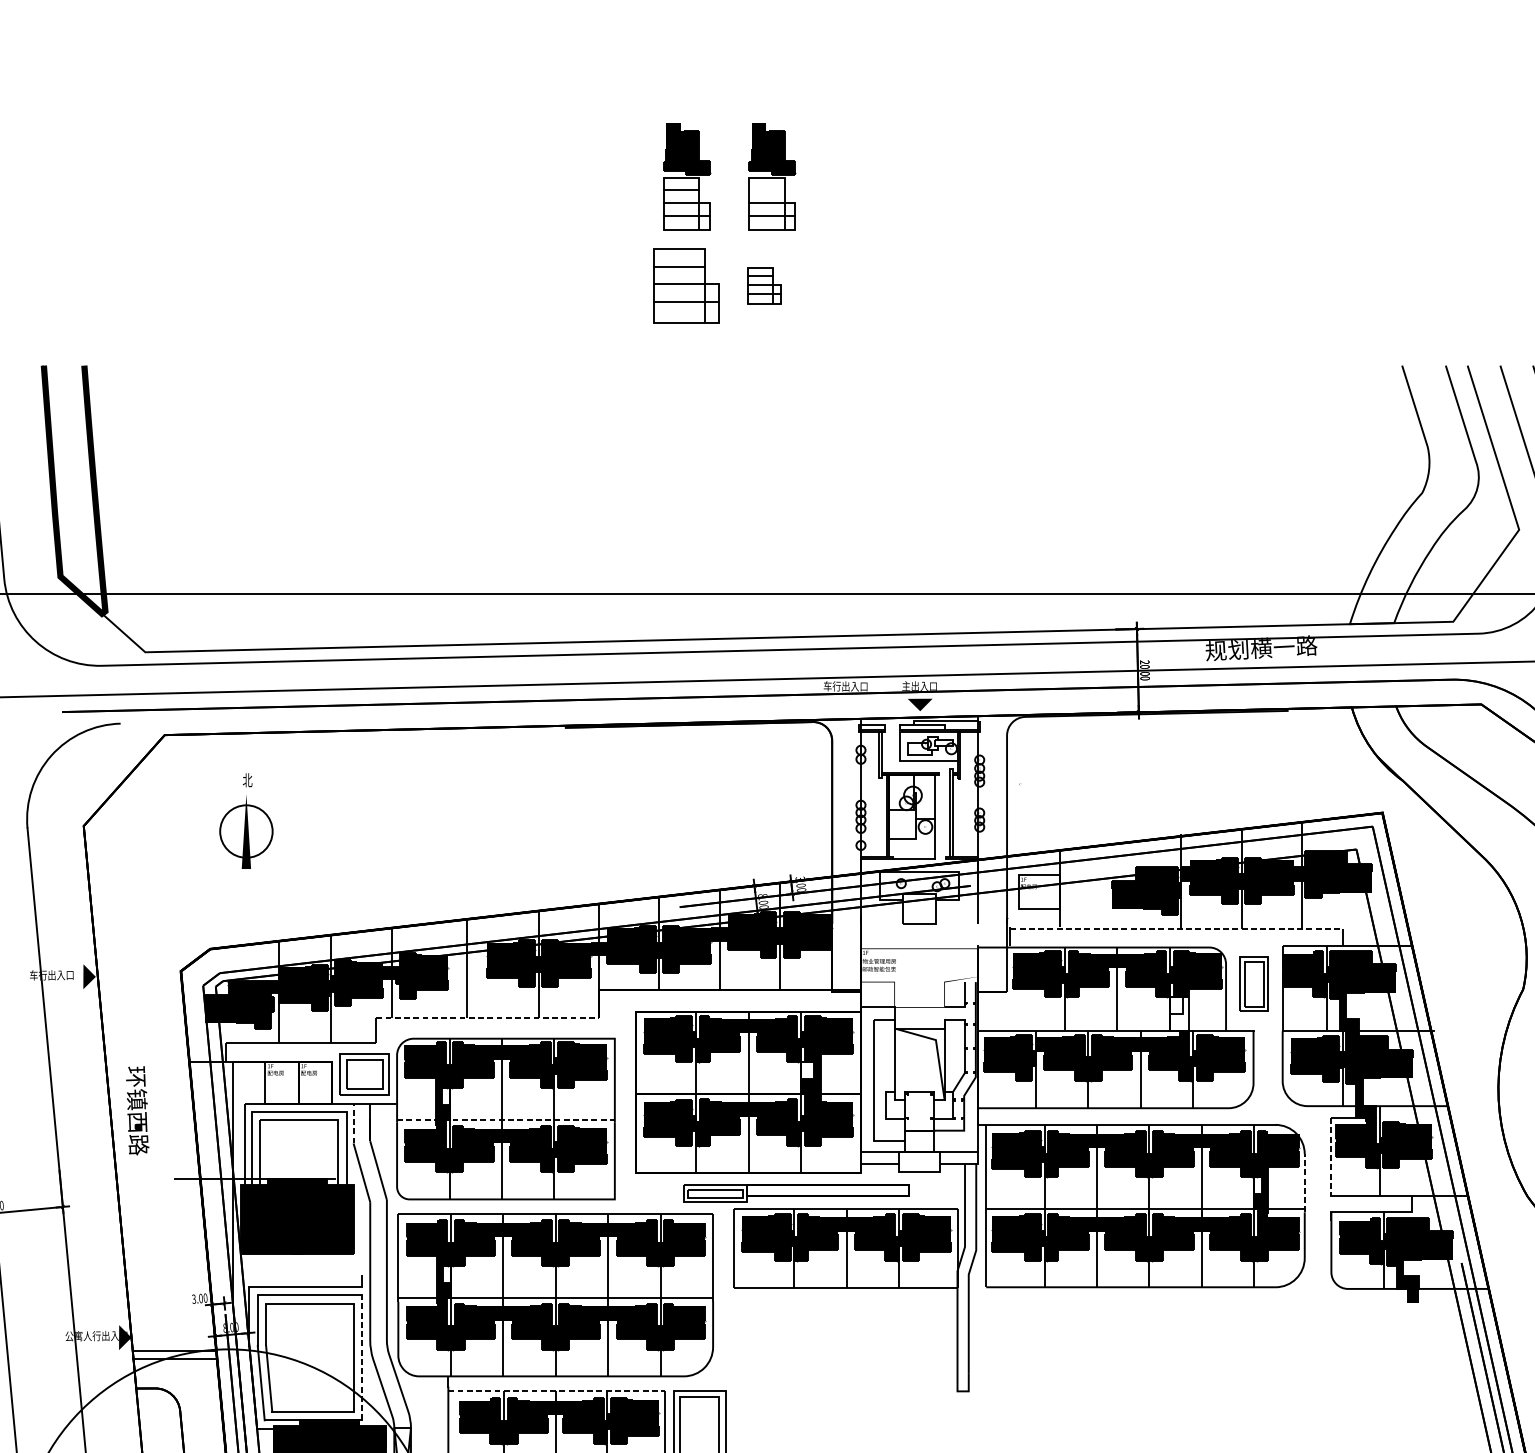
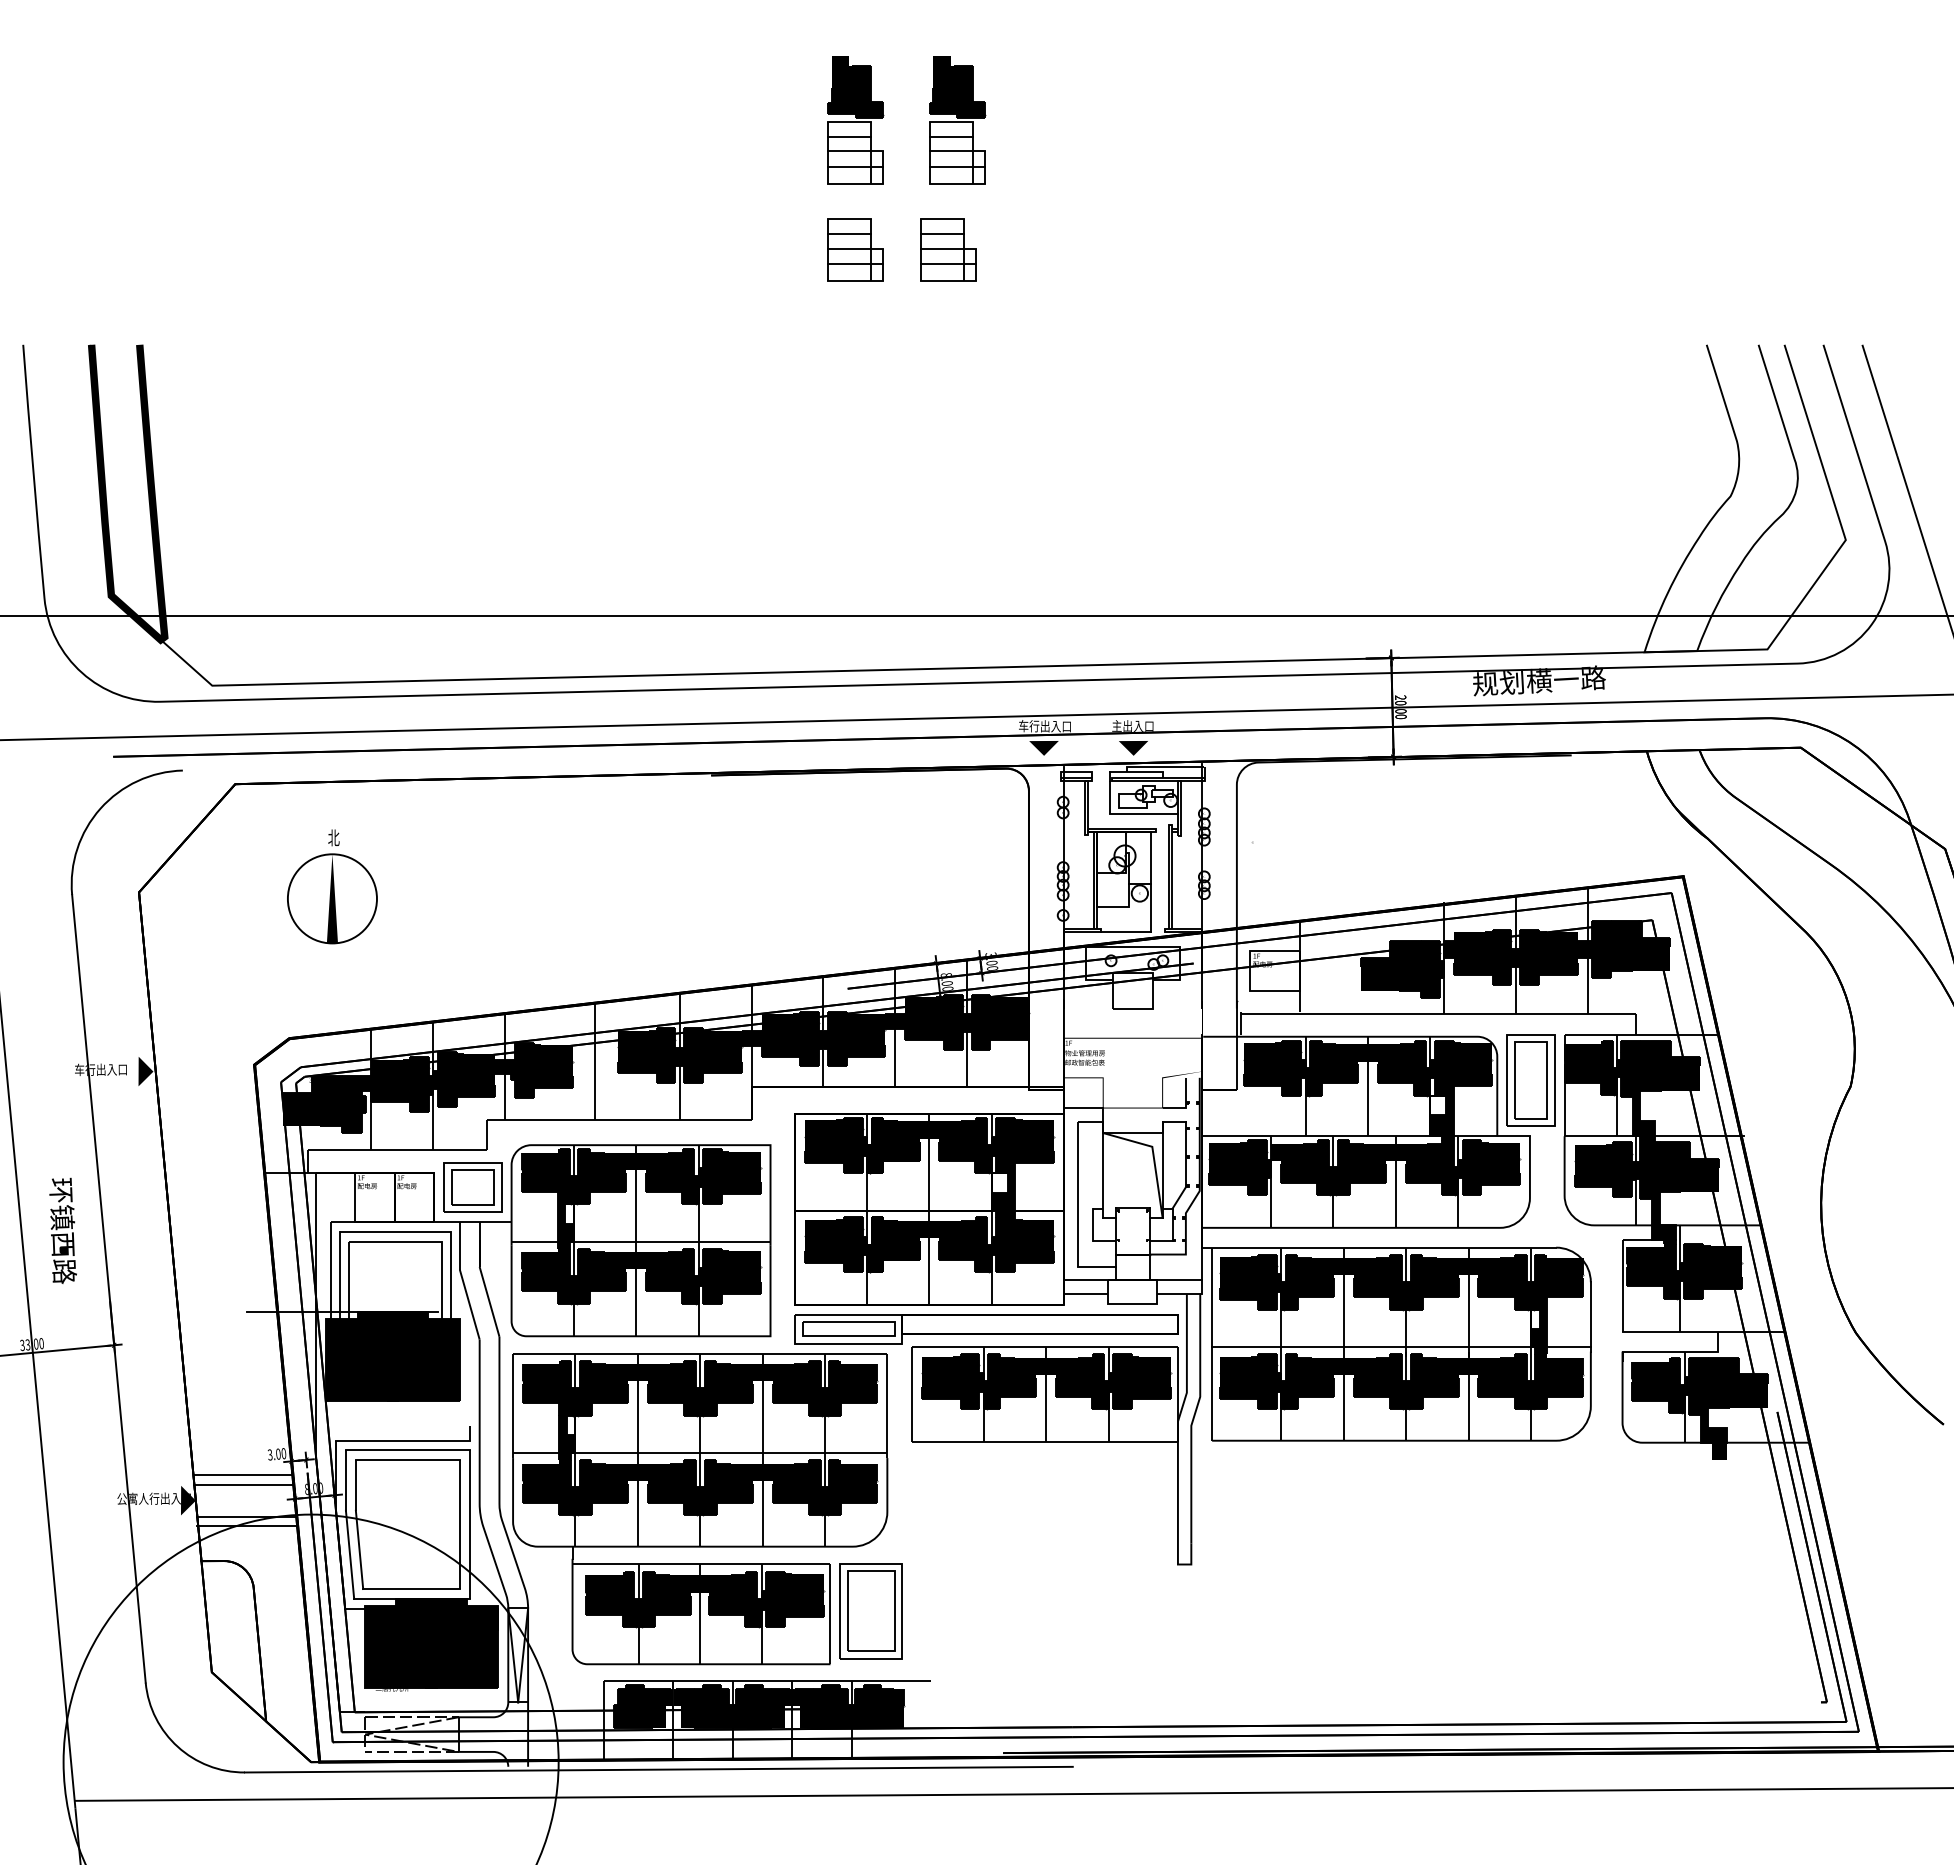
line: (766, 190) -> (950, 136), added
part: (686, 285) -> (855, 249), size x0.71
part: (764, 285) -> (948, 249), size x1.43
fill: (844, 704) -> (1043, 747), added
circle: (246, 831) -> (332, 898), size x1.43
line: (1176, 928) -> (1438, 1014), dashed -> solid
part: (1253, 984) -> (1530, 1080), size x1.43
fill: (1179, 1013) -> (1441, 1115), added
line: (487, 1017) -> (619, 1120), dashed -> solid
text: (137, 1110) -> (62, 1230), moved
line: (506, 1119) -> (641, 1241), dashed -> solid
line: (353, 1123) -> (459, 1245), dashed -> solid
line: (1331, 1157) -> (1622, 1286), dashed -> solid
line: (1304, 1182) -> (1590, 1316), dashed -> solid
part: (796, 1193) -> (986, 1329), size x1.43
line: (171, 1315) -> (243, 1474), added
line: (171, 1324) -> (243, 1484), added
line: (361, 1357) -> (469, 1524), dashed -> solid
line: (556, 1391) -> (701, 1564), dashed -> solid

